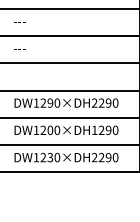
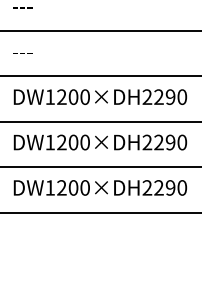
text: (50, 102) -> (73, 96), DW1290×DH2290 -> DW1200×DH2290
text: (94, 129) -> (147, 141), DW1200×DH1290 -> DW1200×DH2290
text: (50, 157) -> (73, 187), DW1230×DH2290 -> DW1200×DH2290

